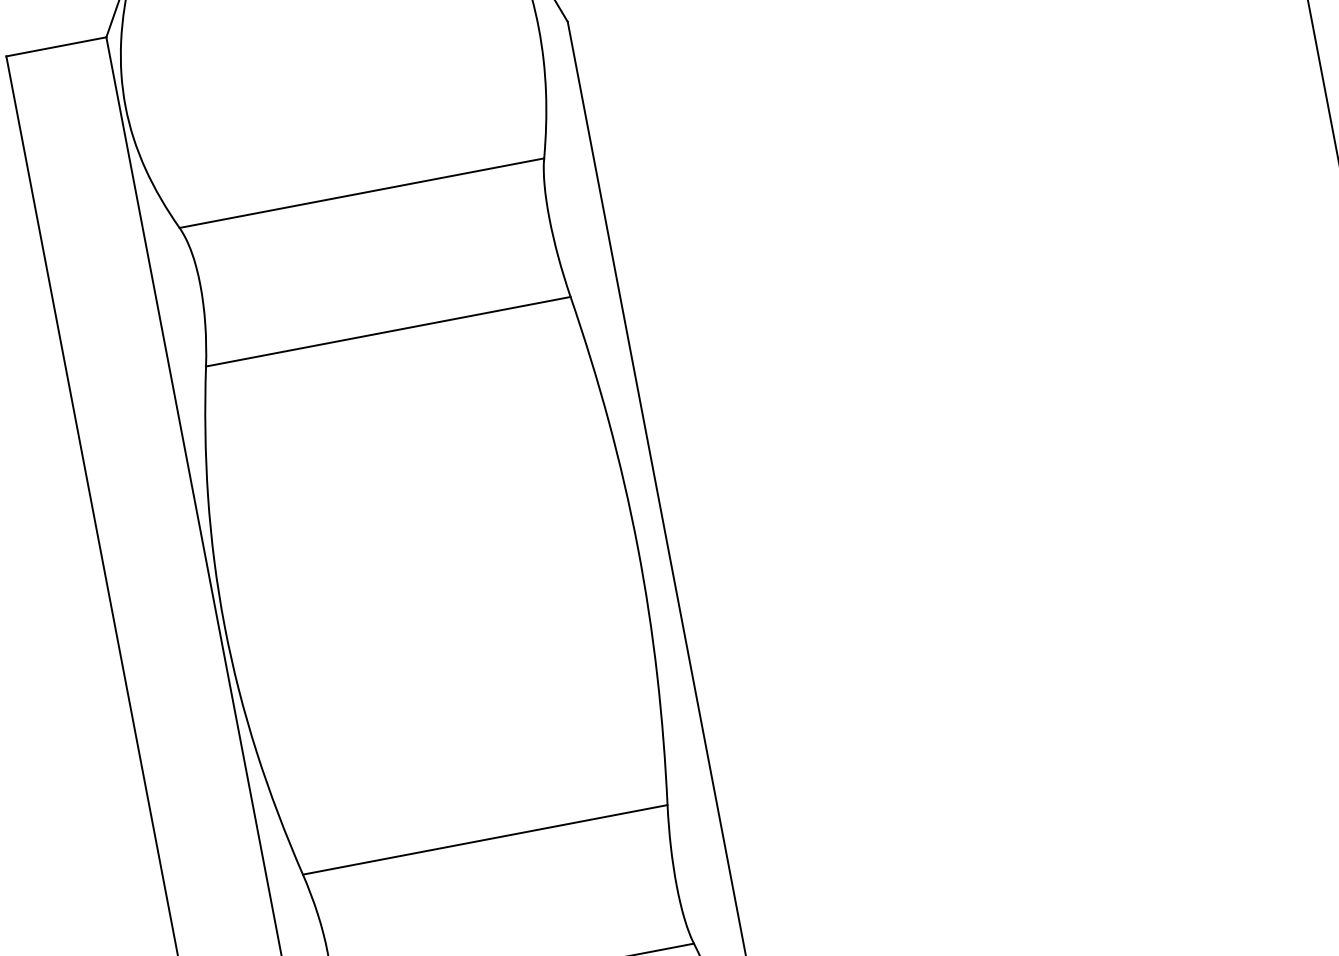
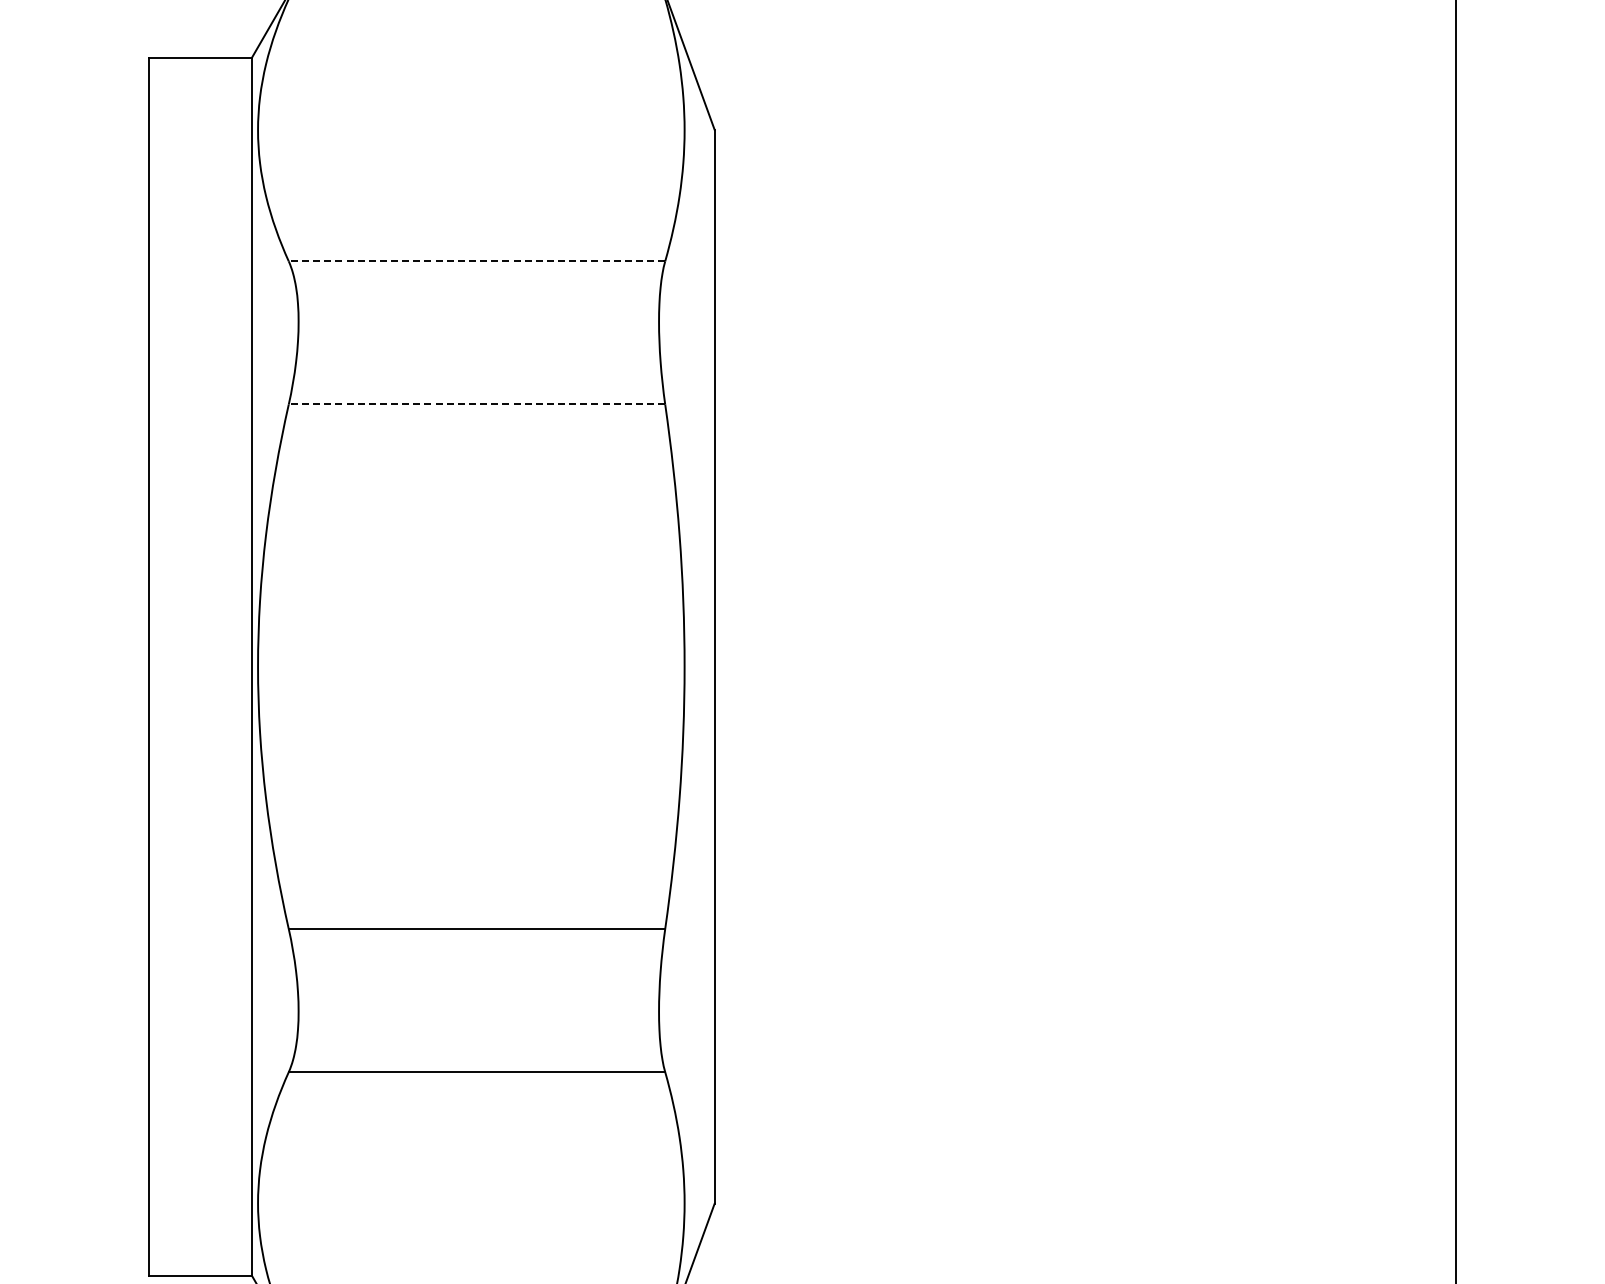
line: (361, 193) -> (476, 261), solid -> dashed
line: (387, 331) -> (476, 404), solid -> dashed

